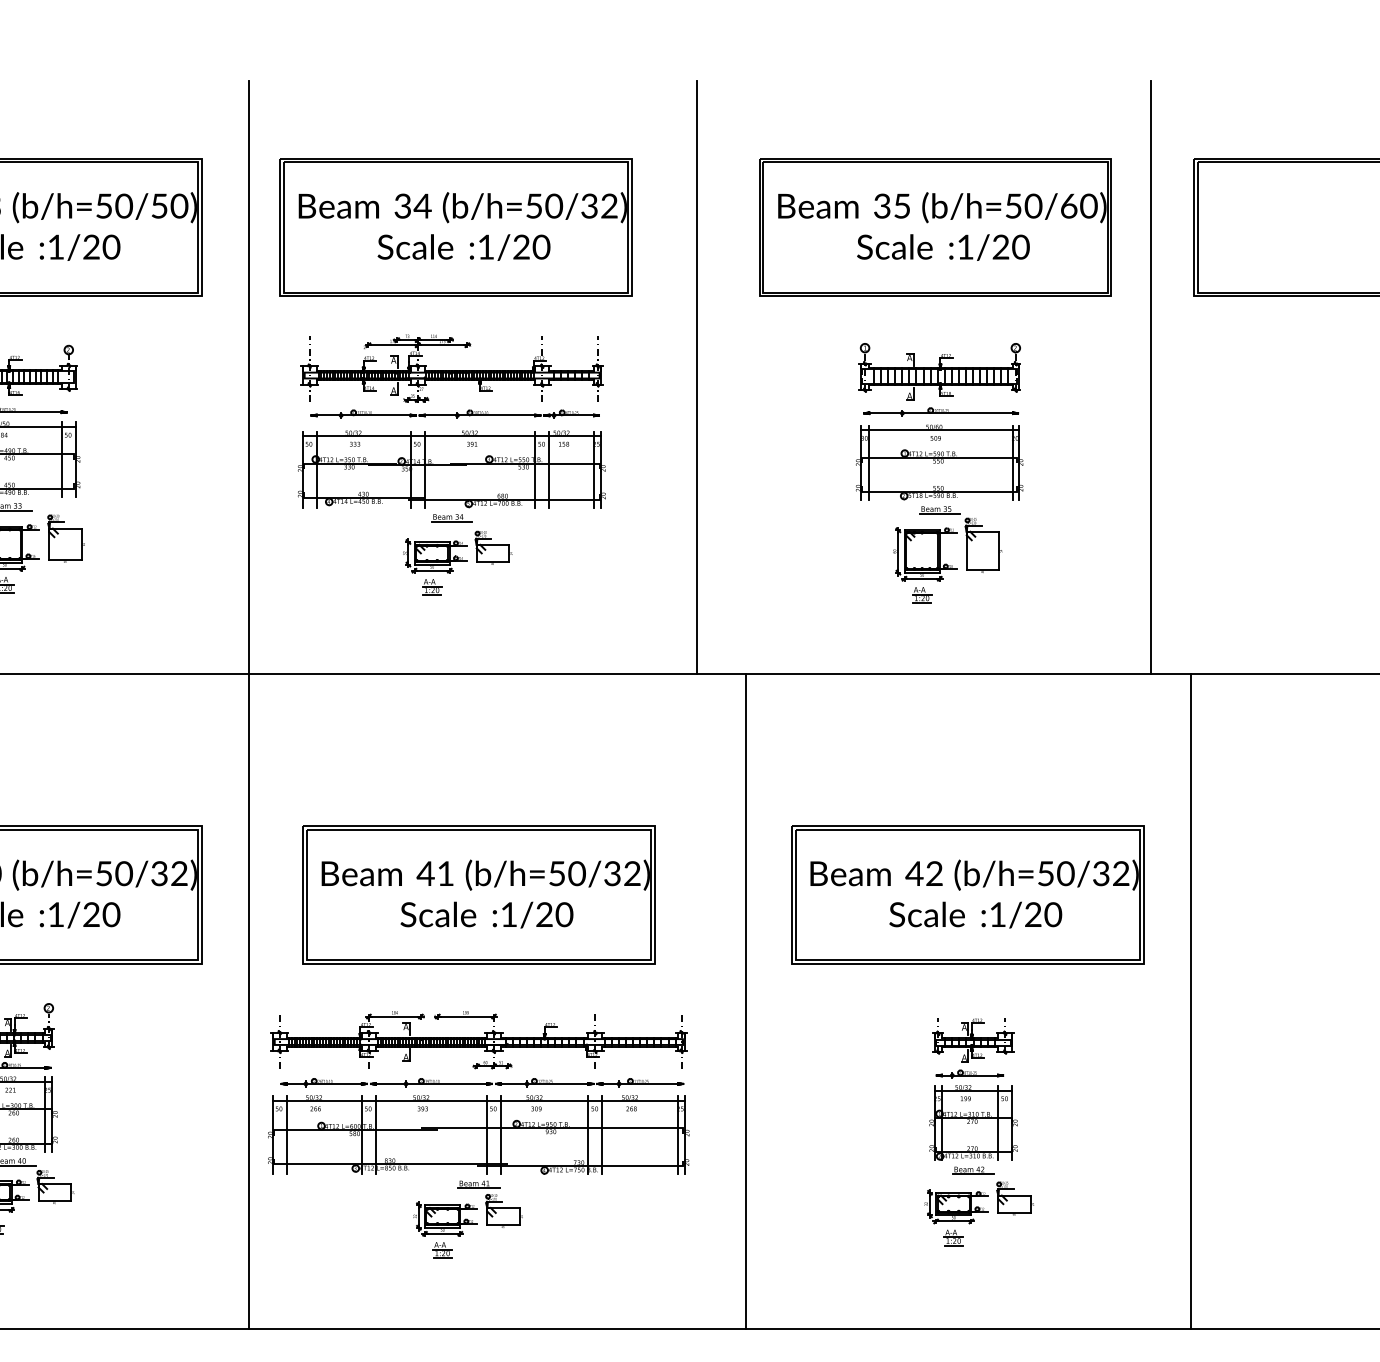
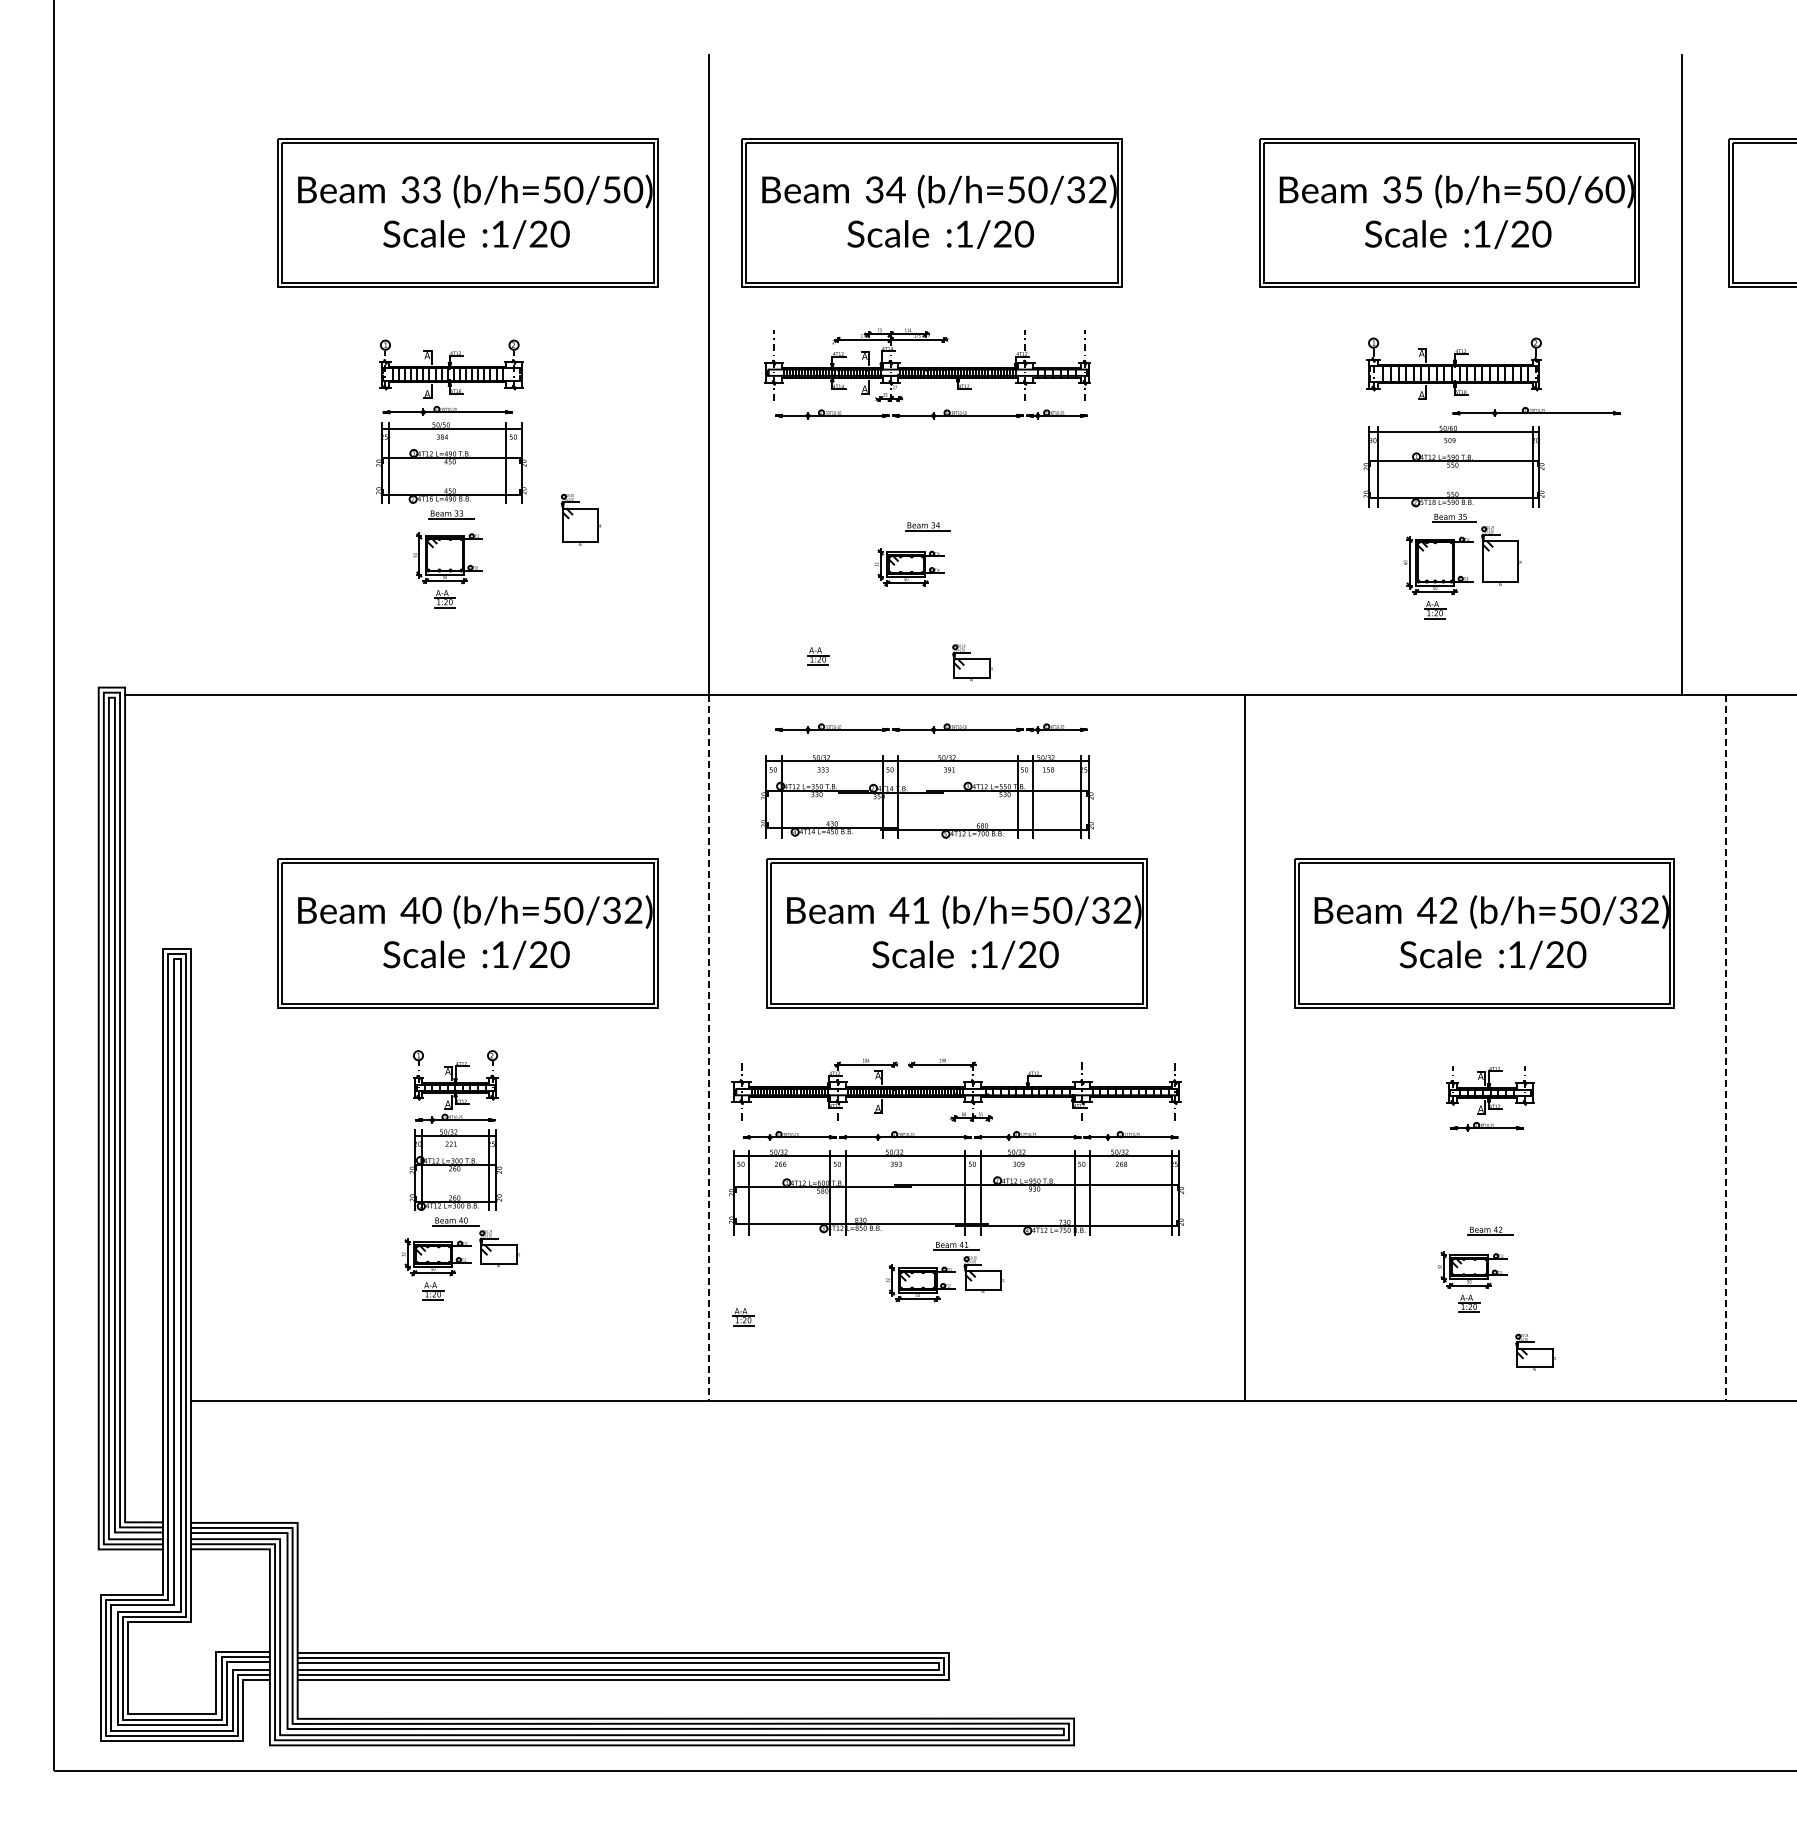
line: (696, 377) -> (1191, 374), removed
part: (940, 411) -> (1536, 411), moved
part: (451, 468) -> (927, 796), moved
part: (65, 538) -> (580, 519), moved
part: (493, 547) -> (972, 662), moved
part: (432, 587) -> (818, 656), moved
part: (455, 705) -> (931, 728), added
line: (249, 1001) -> (709, 1048), solid -> dashed
line: (1191, 1001) -> (1725, 1048), solid -> dashed
part: (973, 1122) -> (1490, 1179), removed
part: (1015, 1197) -> (1535, 1351), moved
part: (442, 1250) -> (743, 1317), moved

